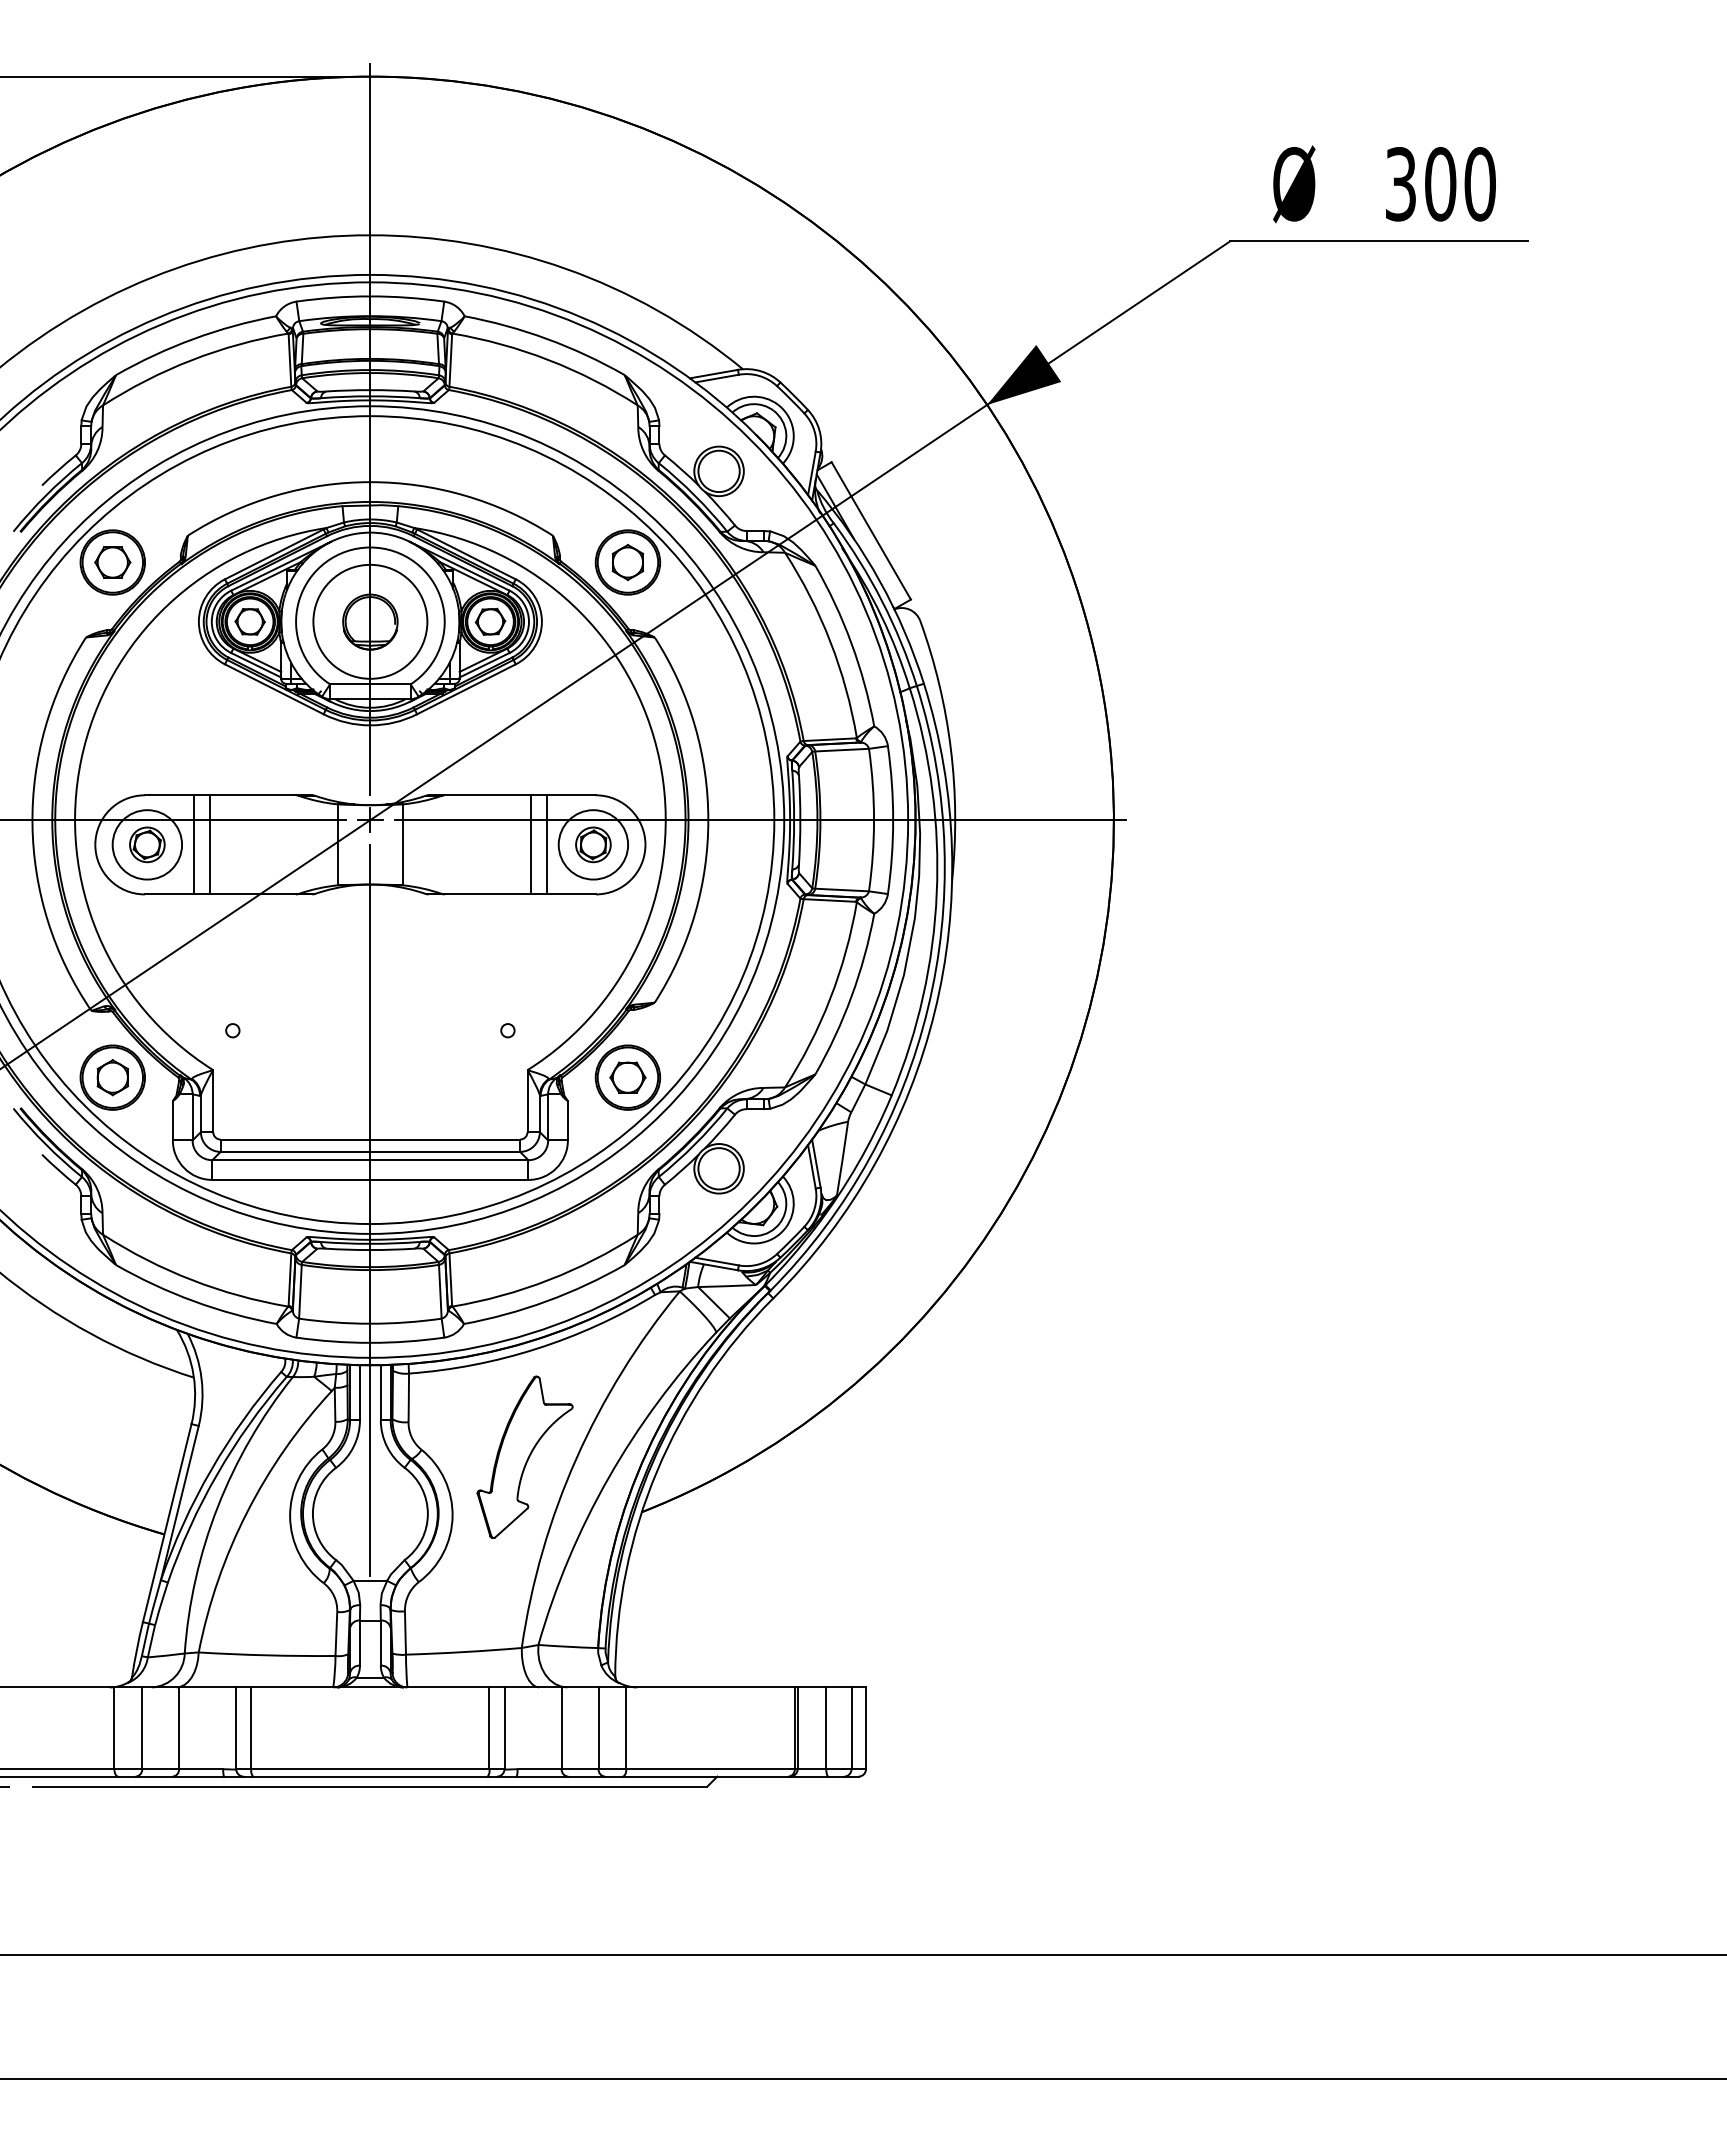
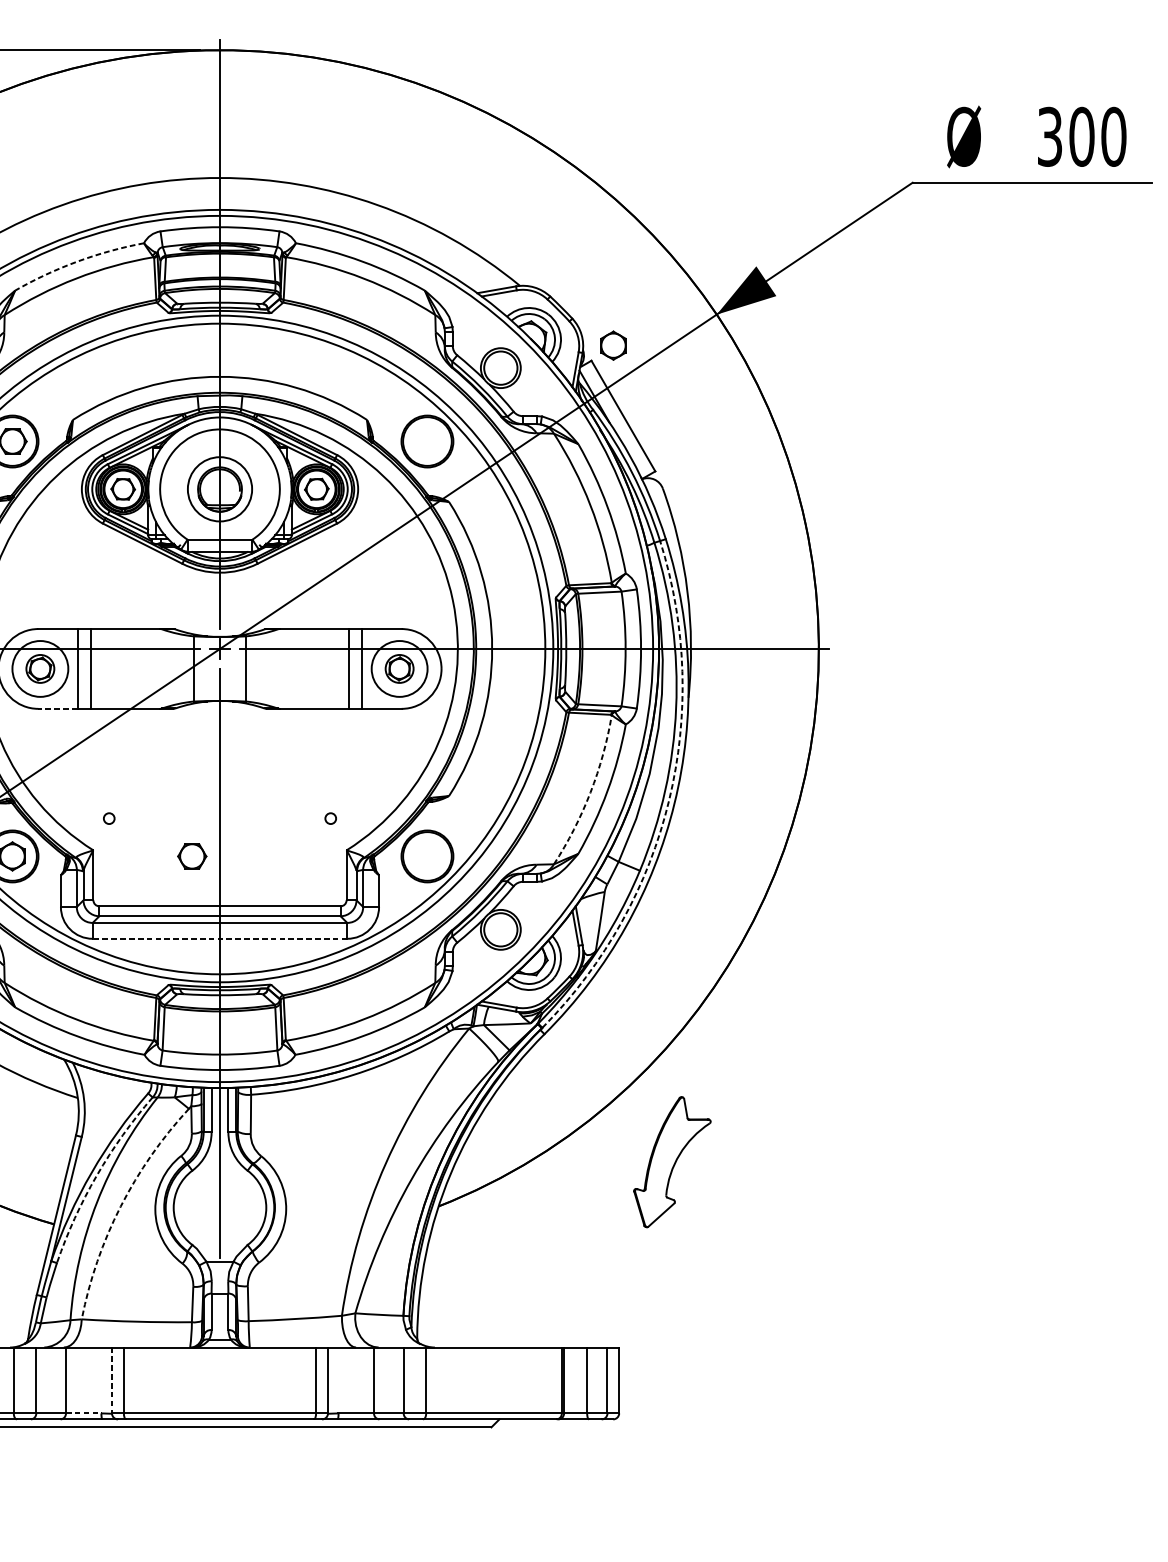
arc: (193, 339) -> (77, 261), solid -> dashed
part: (627, 562) -> (613, 345), moved
circle: (370, 621) -> (220, 489), size x0.7
line: (168, 894) -> (57, 708), solid -> dashed
arc: (830, 998) -> (590, 792), solid -> dashed
arc: (927, 1008) -> (668, 800), solid -> dashed
part: (627, 1077) -> (191, 856), moved
line: (369, 1179) -> (219, 938), solid -> dashed
part: (524, 1456) -> (671, 1161), moved
arc: (217, 1473) -> (96, 1175), solid -> dashed
arc: (247, 1512) -> (121, 1206), solid -> dashed
line: (236, 1728) -> (112, 1380), solid -> dashed
line: (201, 1769) -> (83, 1413), solid -> dashed

